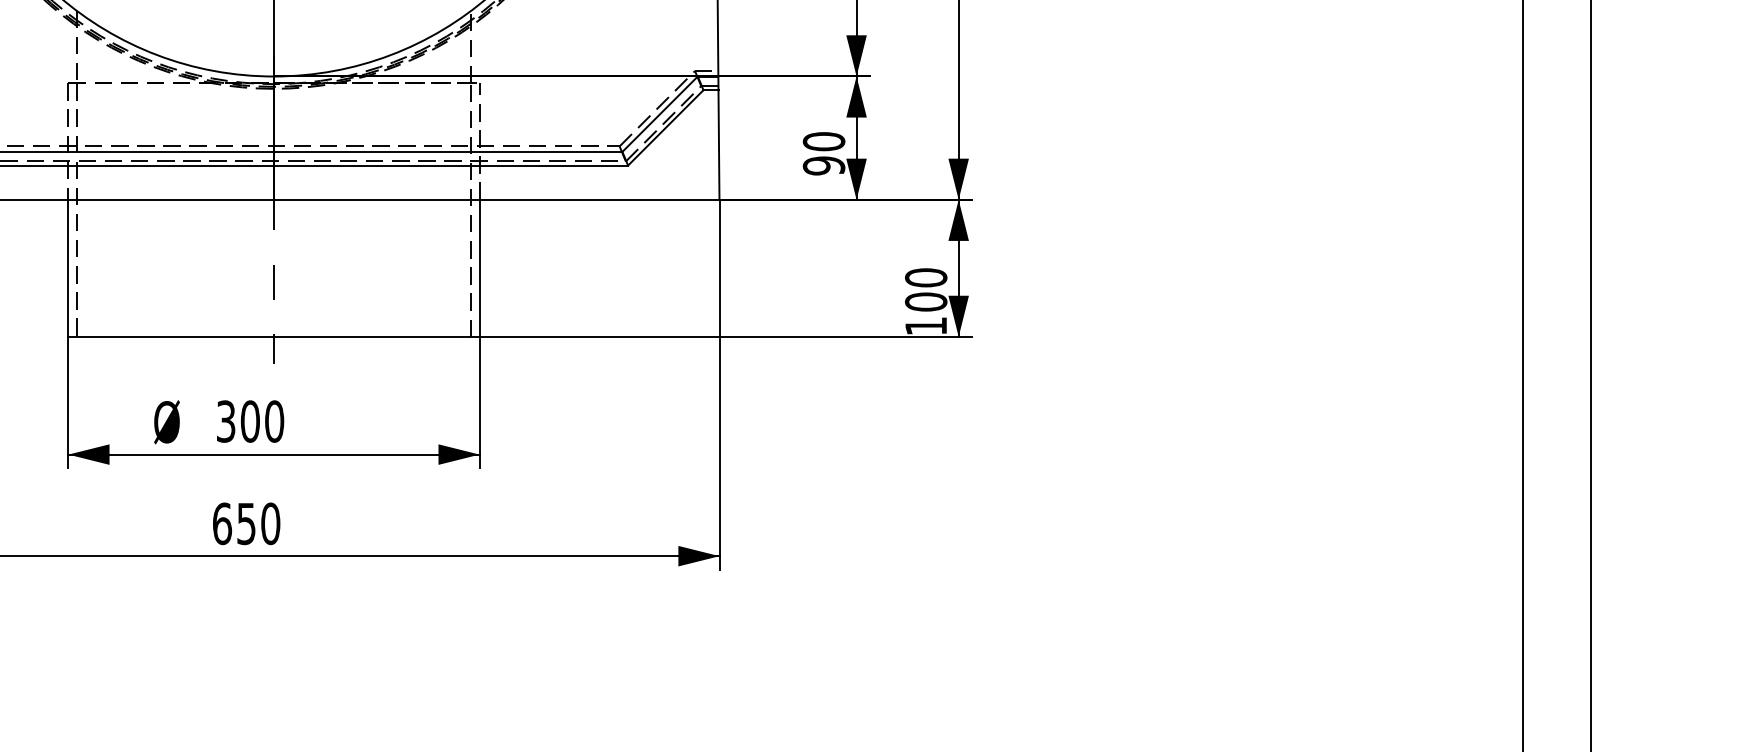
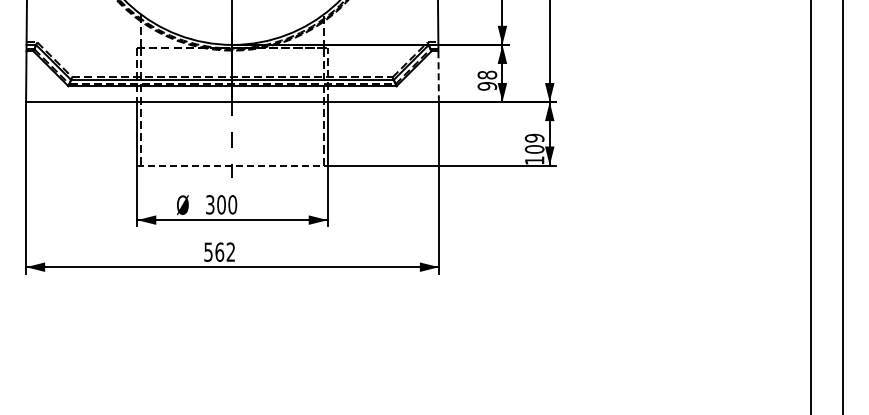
text: (824, 140) -> (487, 74), 90 -> 98
line: (718, 146) -> (438, 77), solid -> dashed
text: (925, 278) -> (534, 138), 100 -> 109
line: (274, 336) -> (232, 165), solid -> dashed
text: (245, 522) -> (219, 251), 650 -> 562

